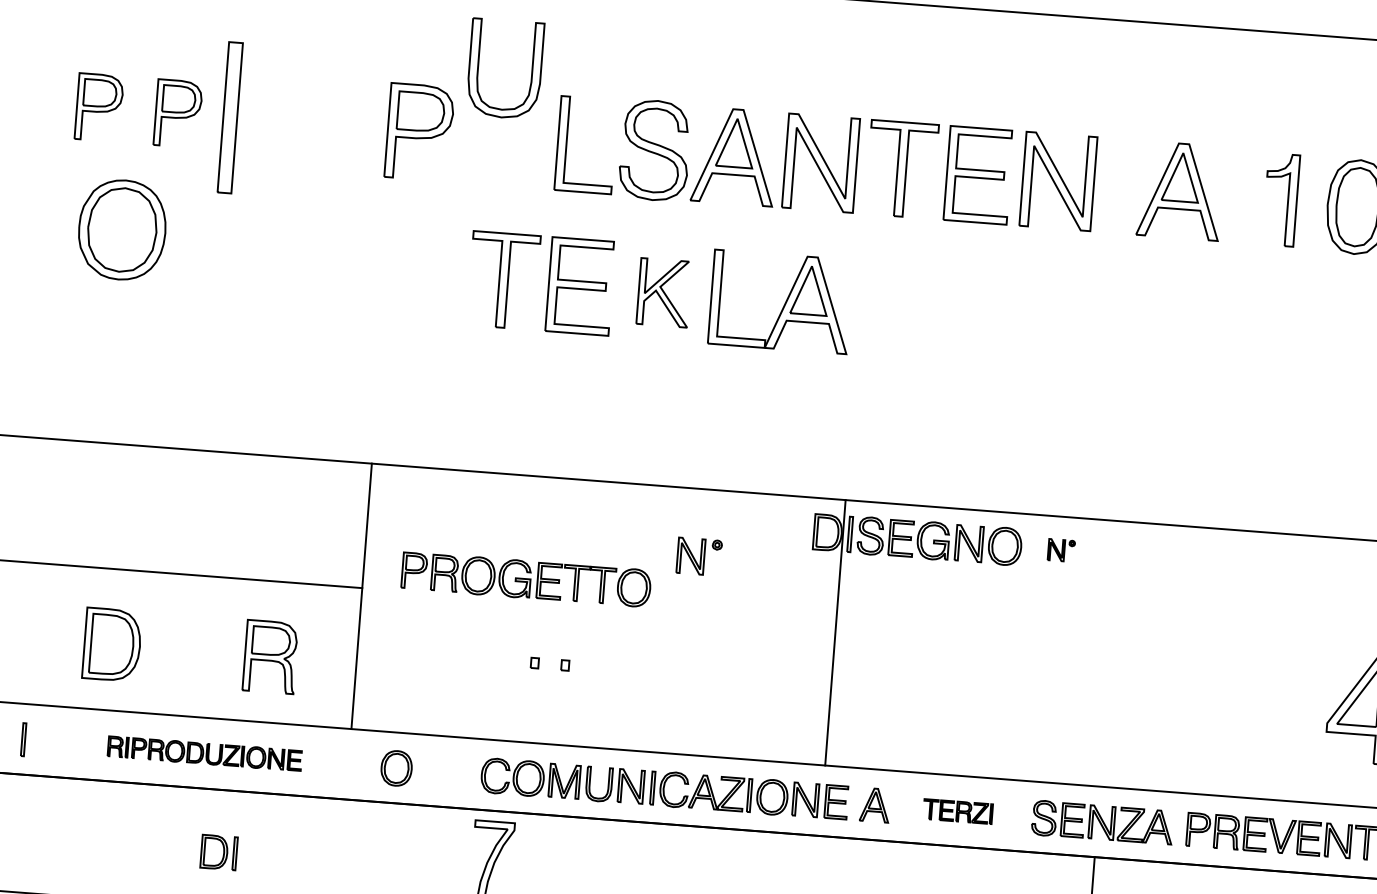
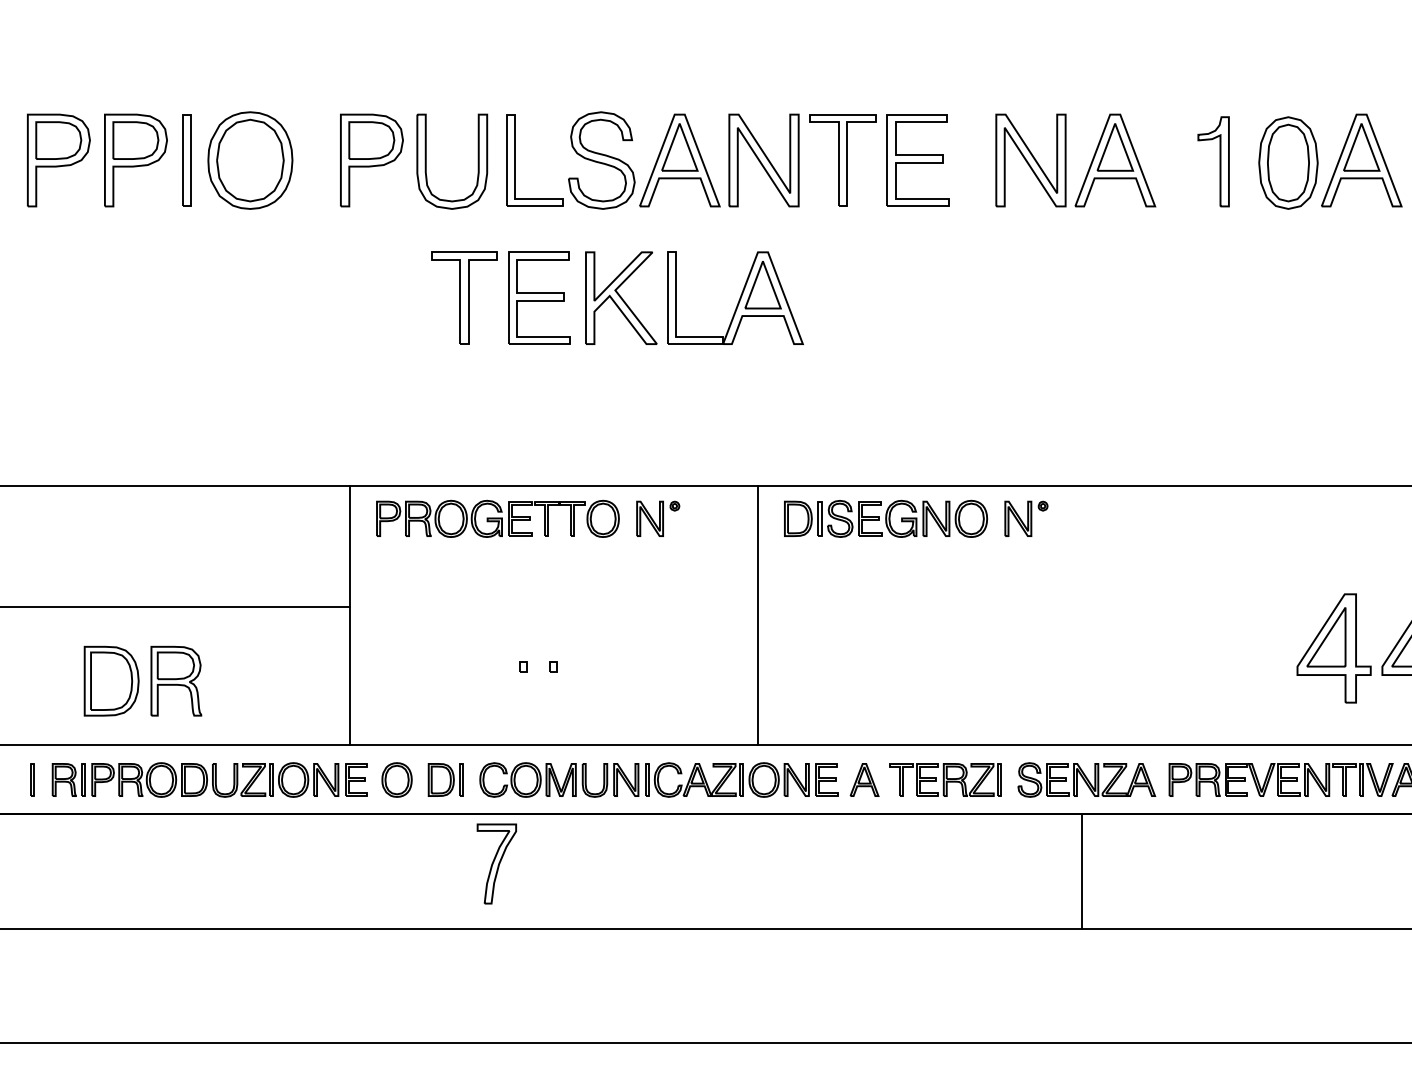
part: (531, 70) -> (477, 161), moved
part: (98, 107) -> (58, 160), size x1.43
part: (177, 113) -> (135, 160), size x1.43
part: (229, 117) -> (186, 160), size x0.62
part: (1057, 181) -> (1030, 160), moved
part: (122, 229) -> (250, 160), moved
part: (664, 292) -> (621, 297), size x1.43
part: (1061, 550) -> (1026, 518), size x1.67
part: (699, 556) -> (658, 518), moved
part: (525, 579) -> (497, 518), moved
line: (835, 632) -> (758, 615), moved
part: (270, 656) -> (176, 680), moved
part: (204, 753) -> (209, 779), size x1.67
part: (958, 811) -> (945, 779), size x1.67
part: (218, 852) -> (445, 779), moved

